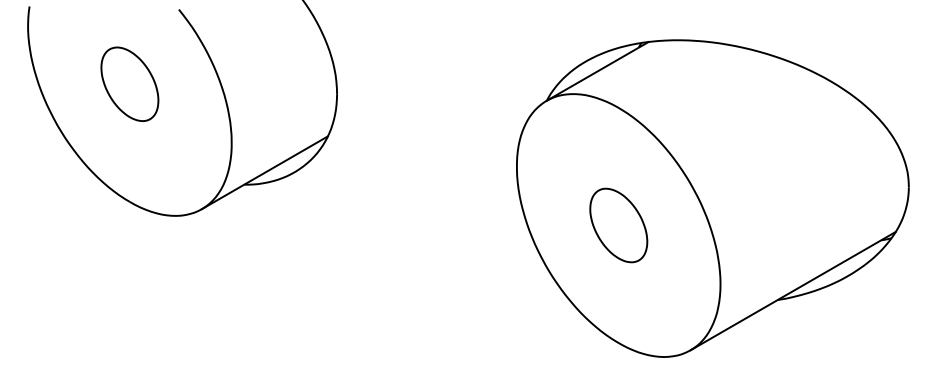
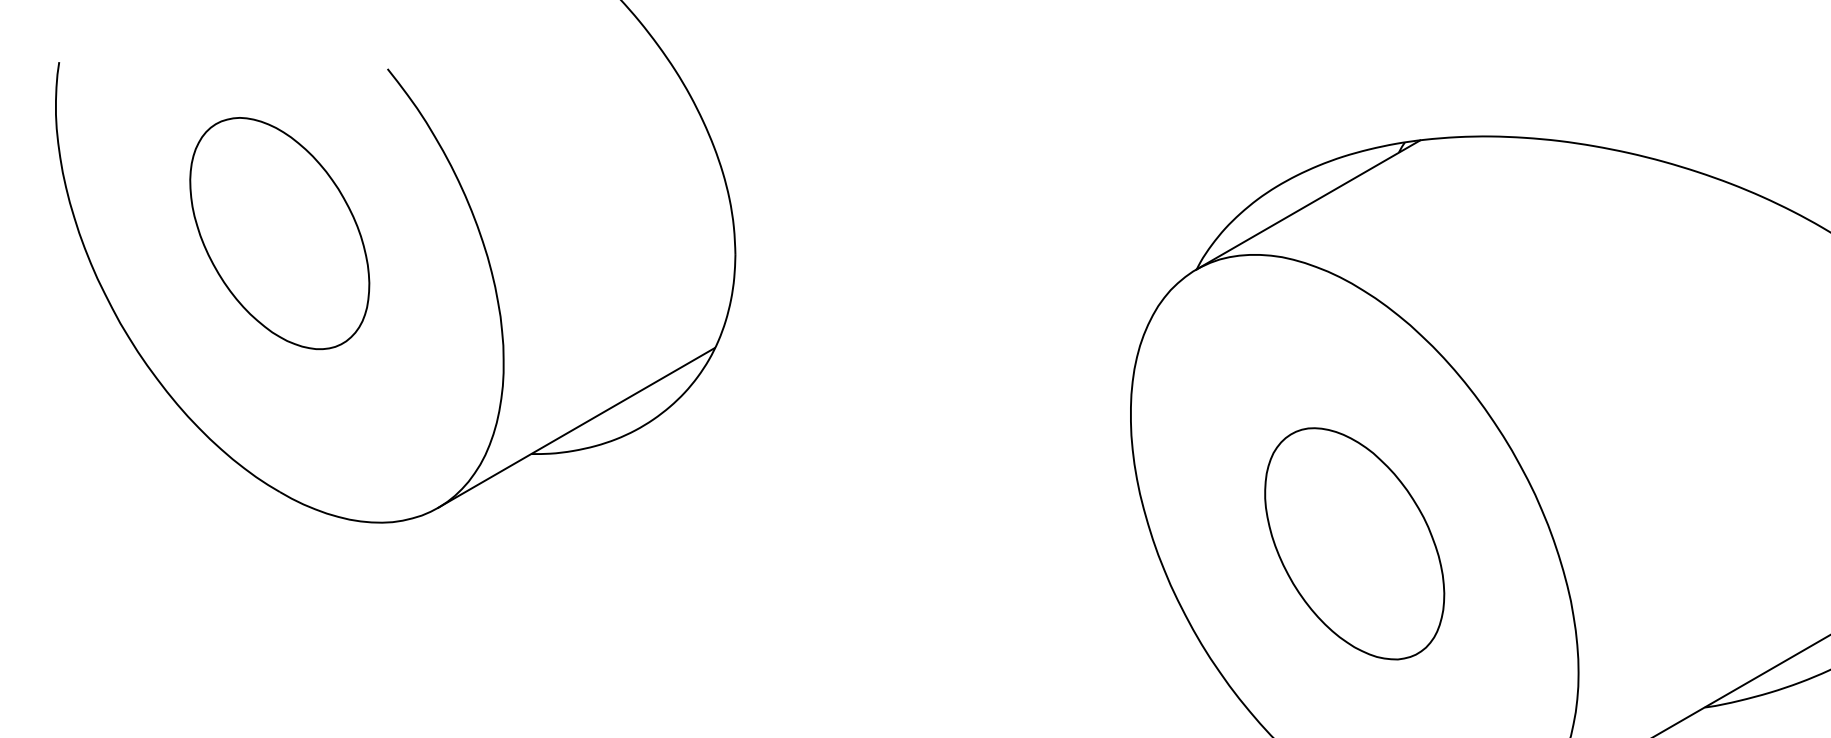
part: (129, 83) -> (278, 231), size x1.43
part: (618, 225) -> (1354, 543), size x1.43

